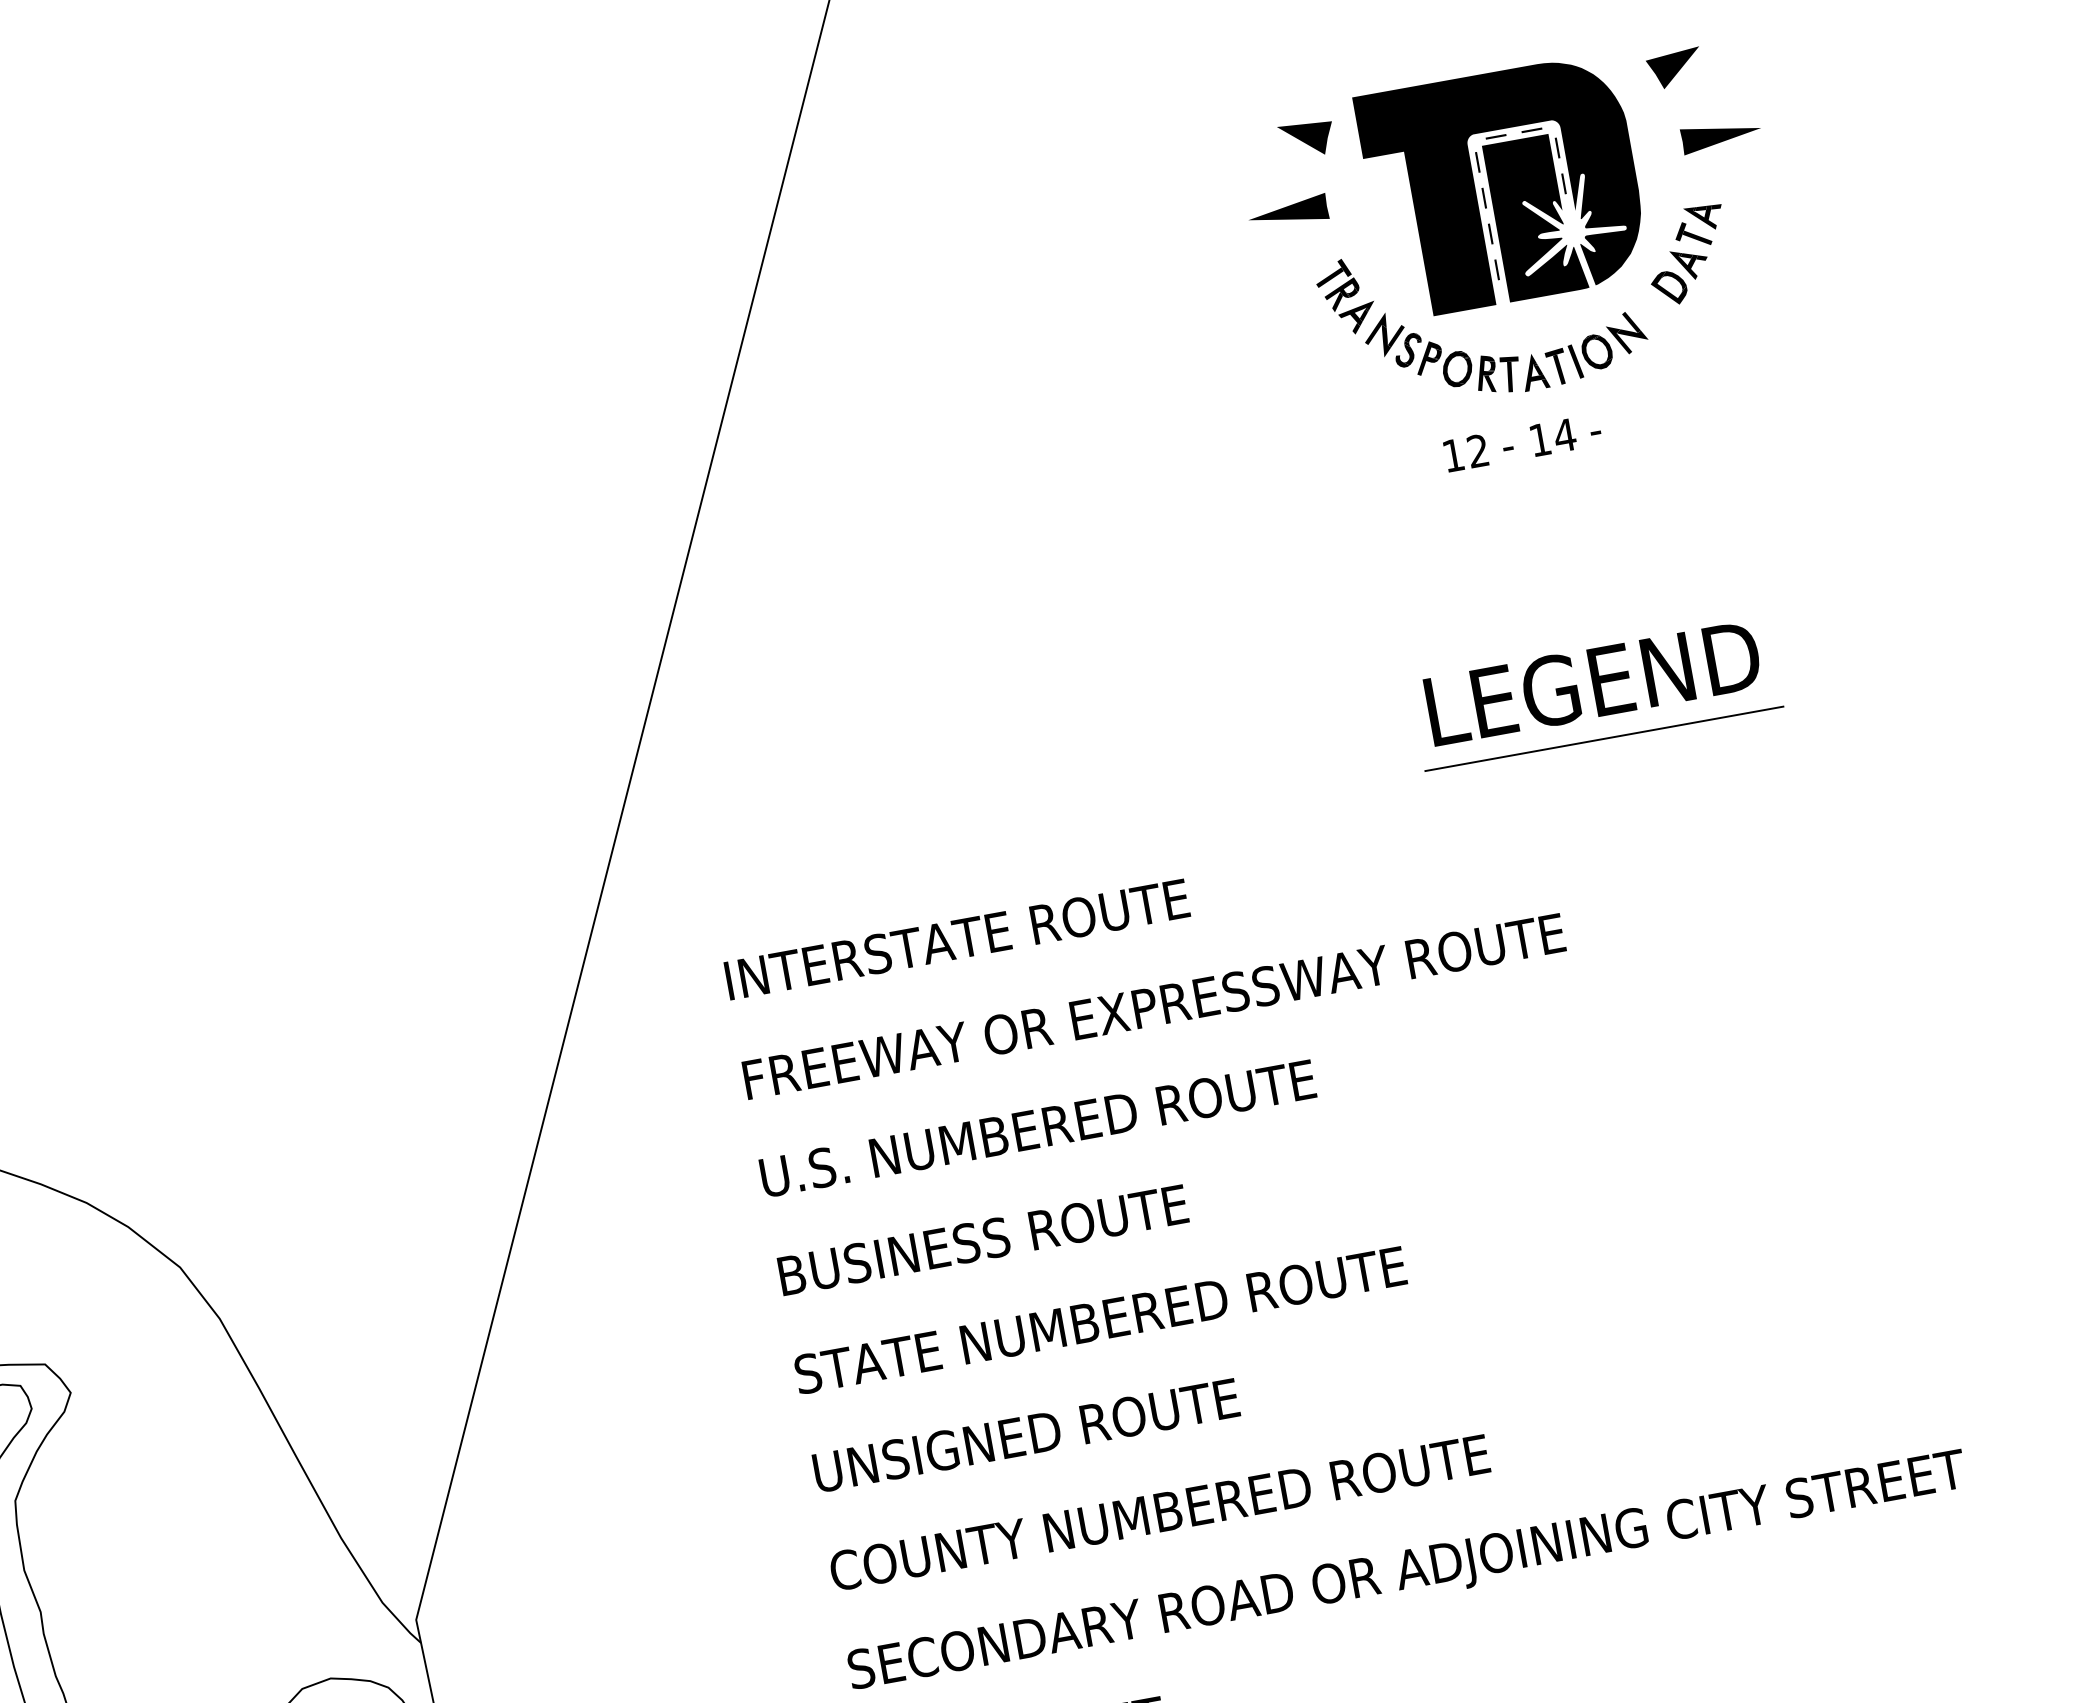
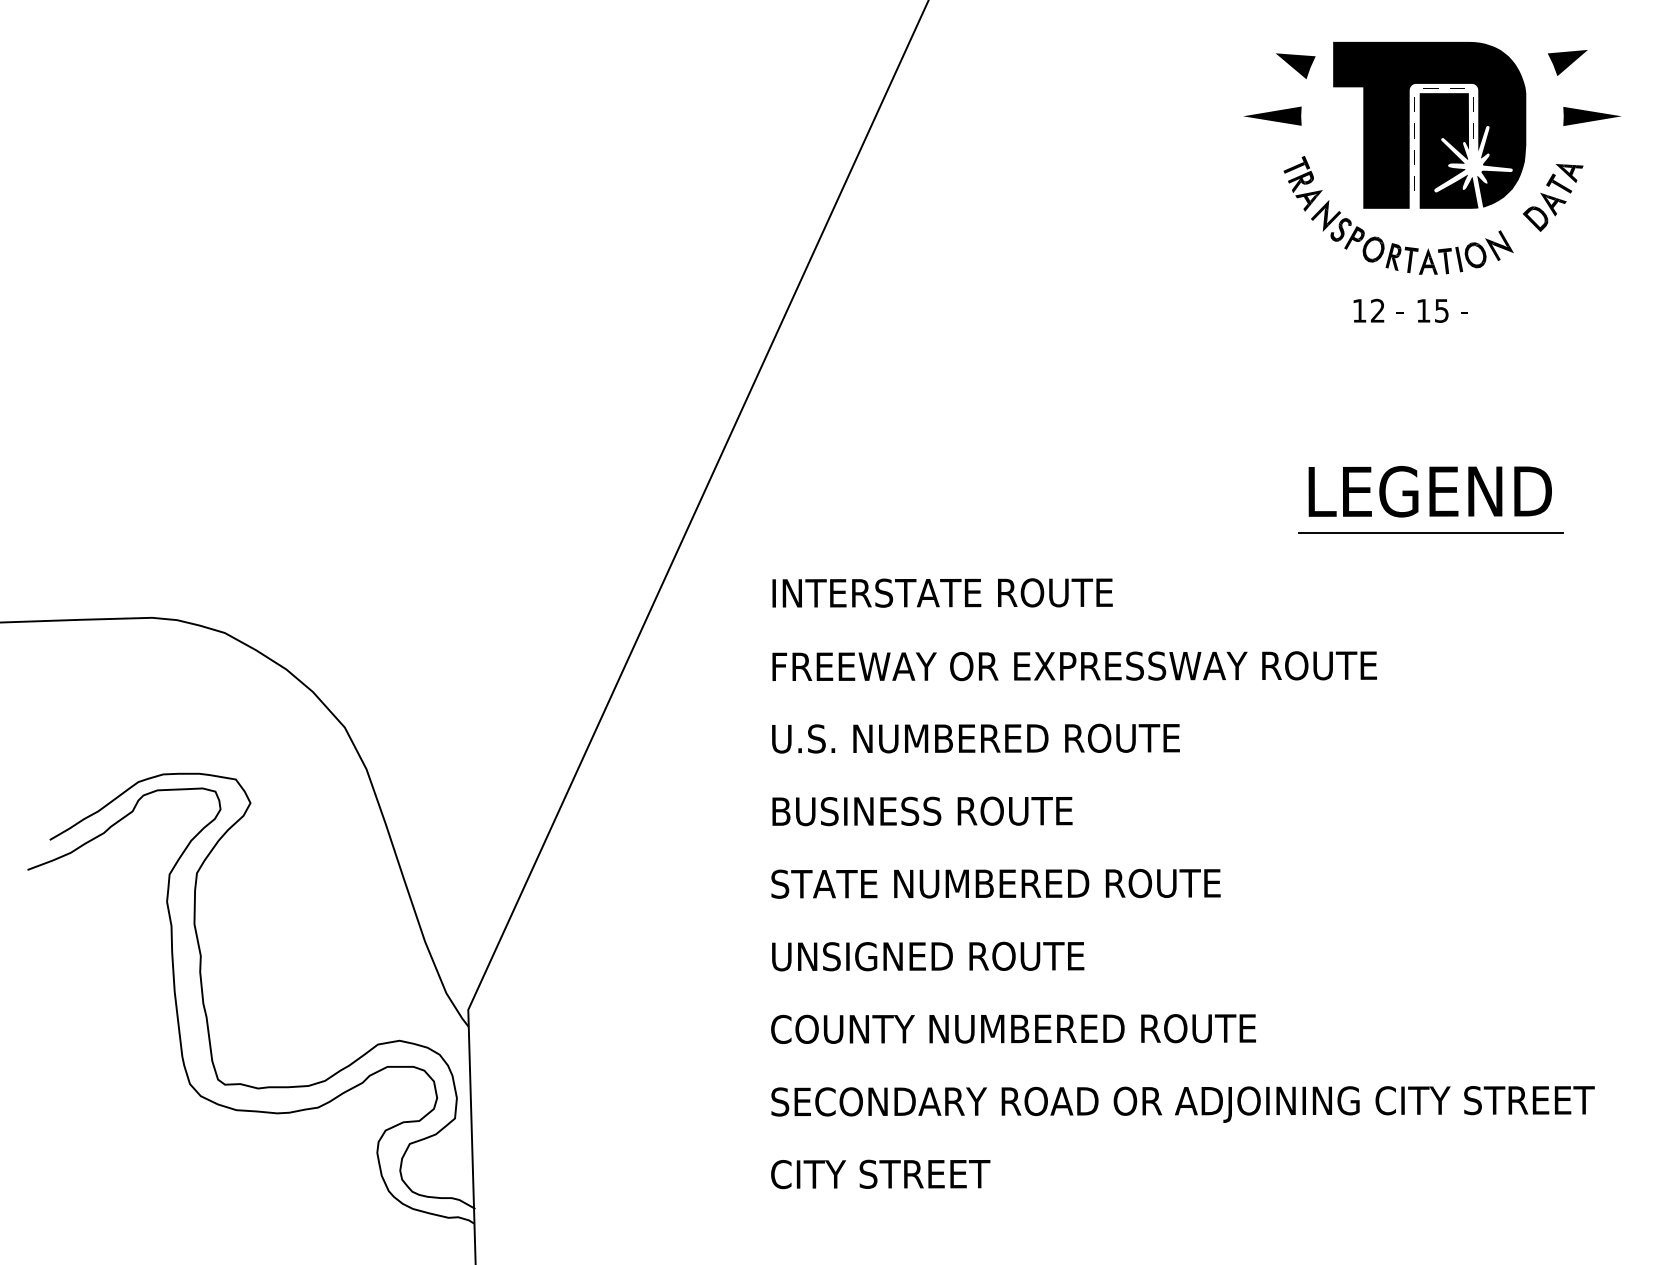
text: (1564, 435) -> (1441, 310), 14 -> 15

